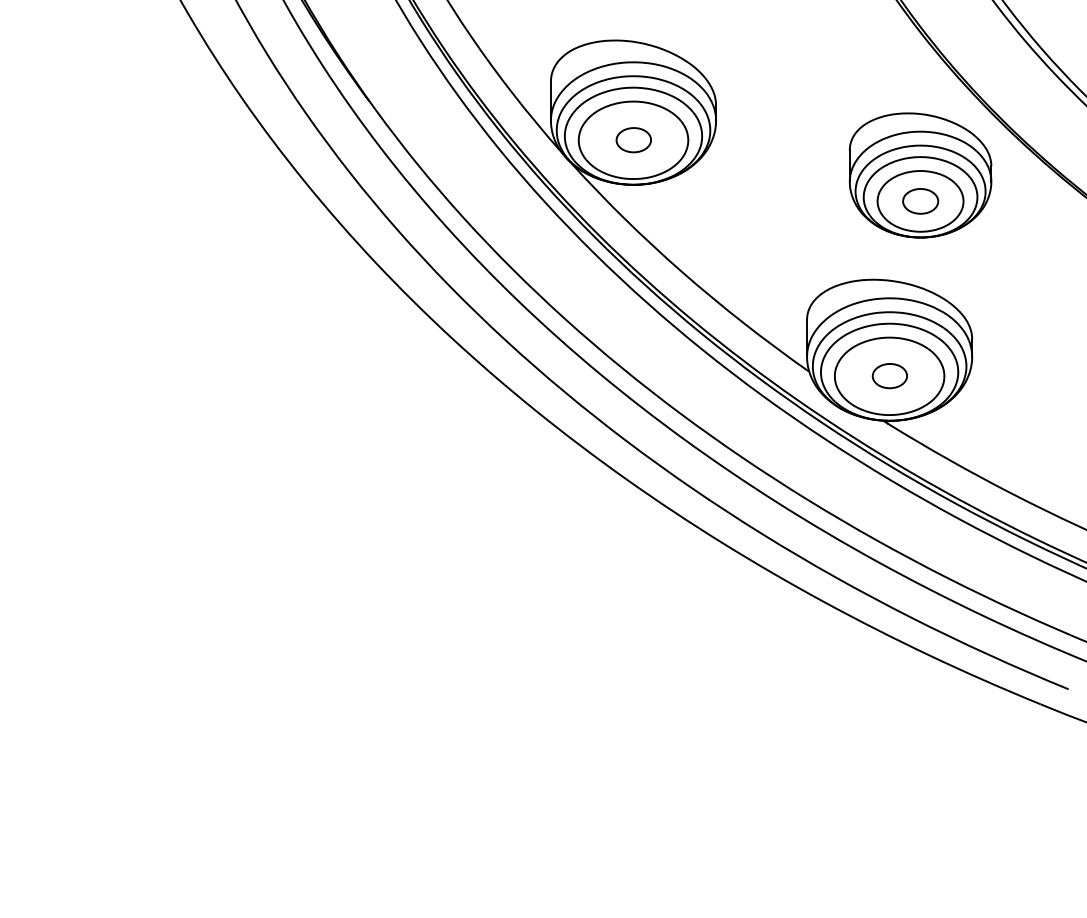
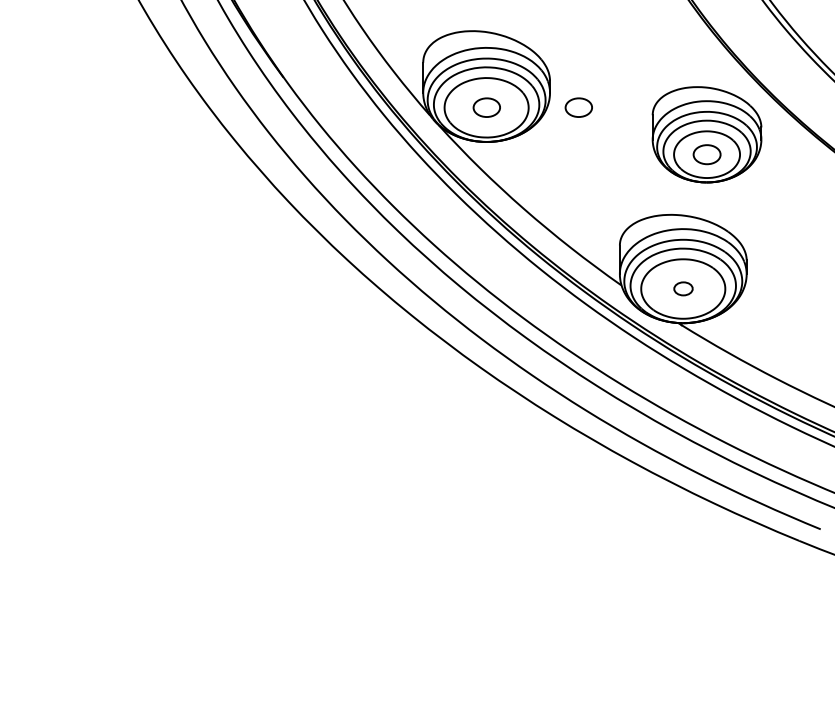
part: (753, 139) -> (578, 107), added
part: (889, 375) -> (683, 288), size x0.7

